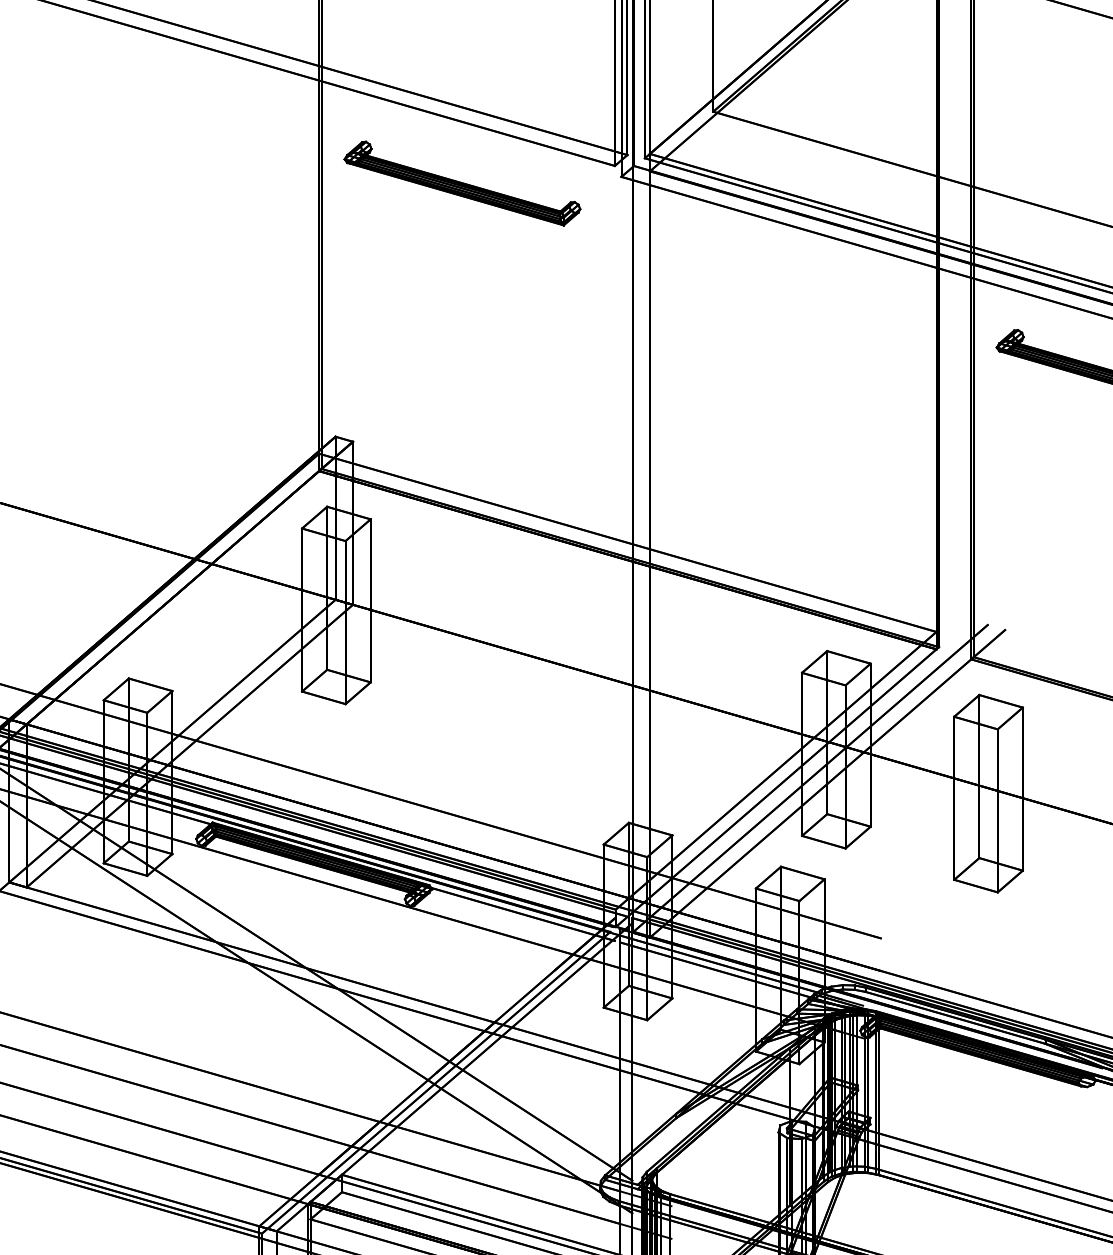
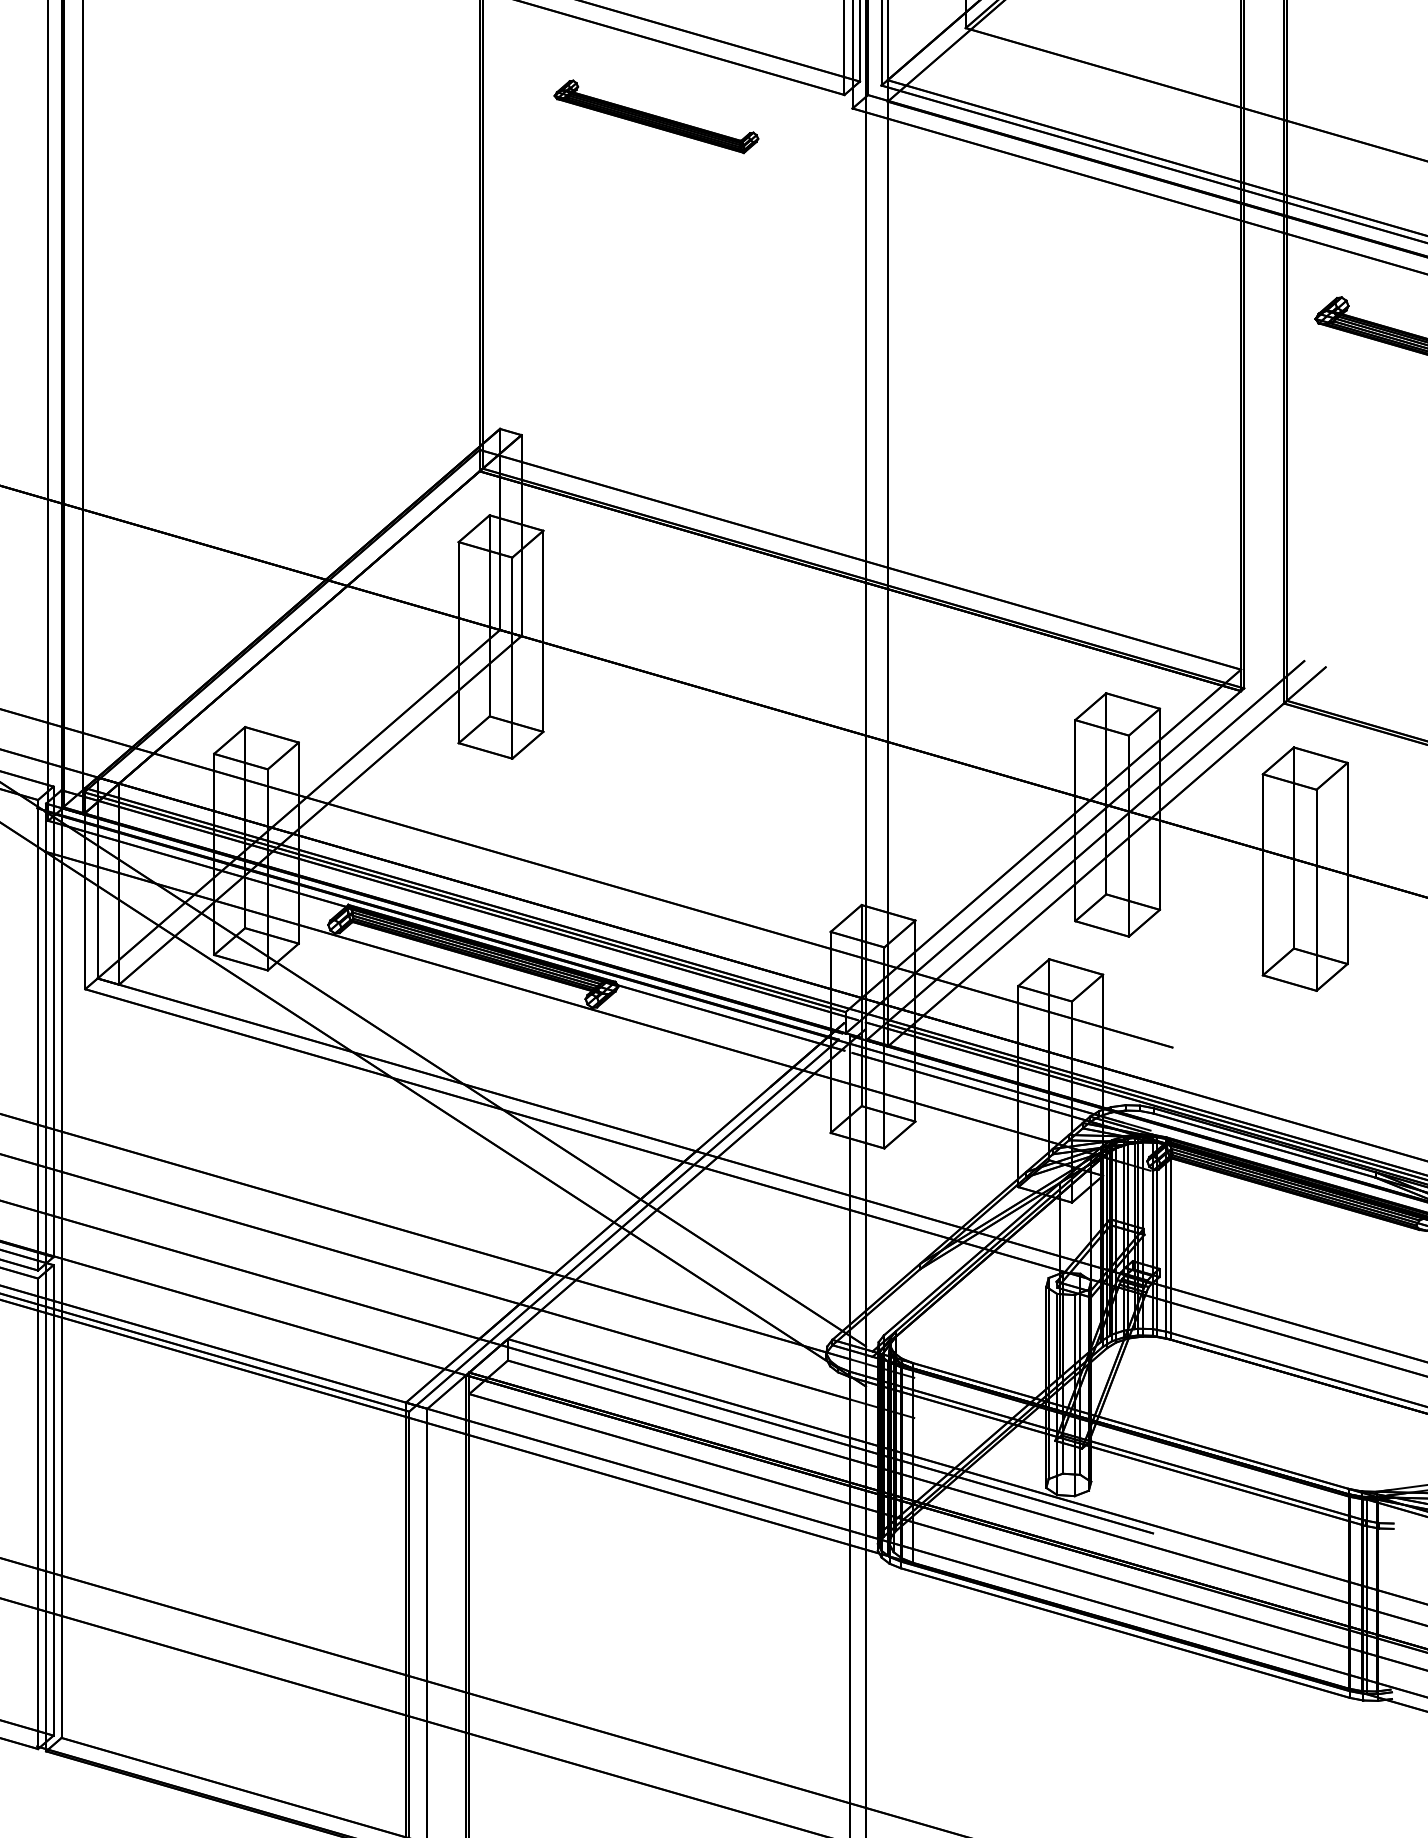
part: (462, 183) -> (656, 116), size x0.7

